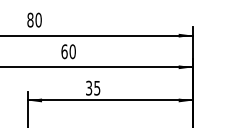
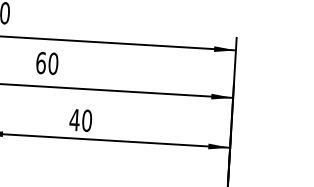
text: (92, 87) -> (79, 119), 35 -> 40

